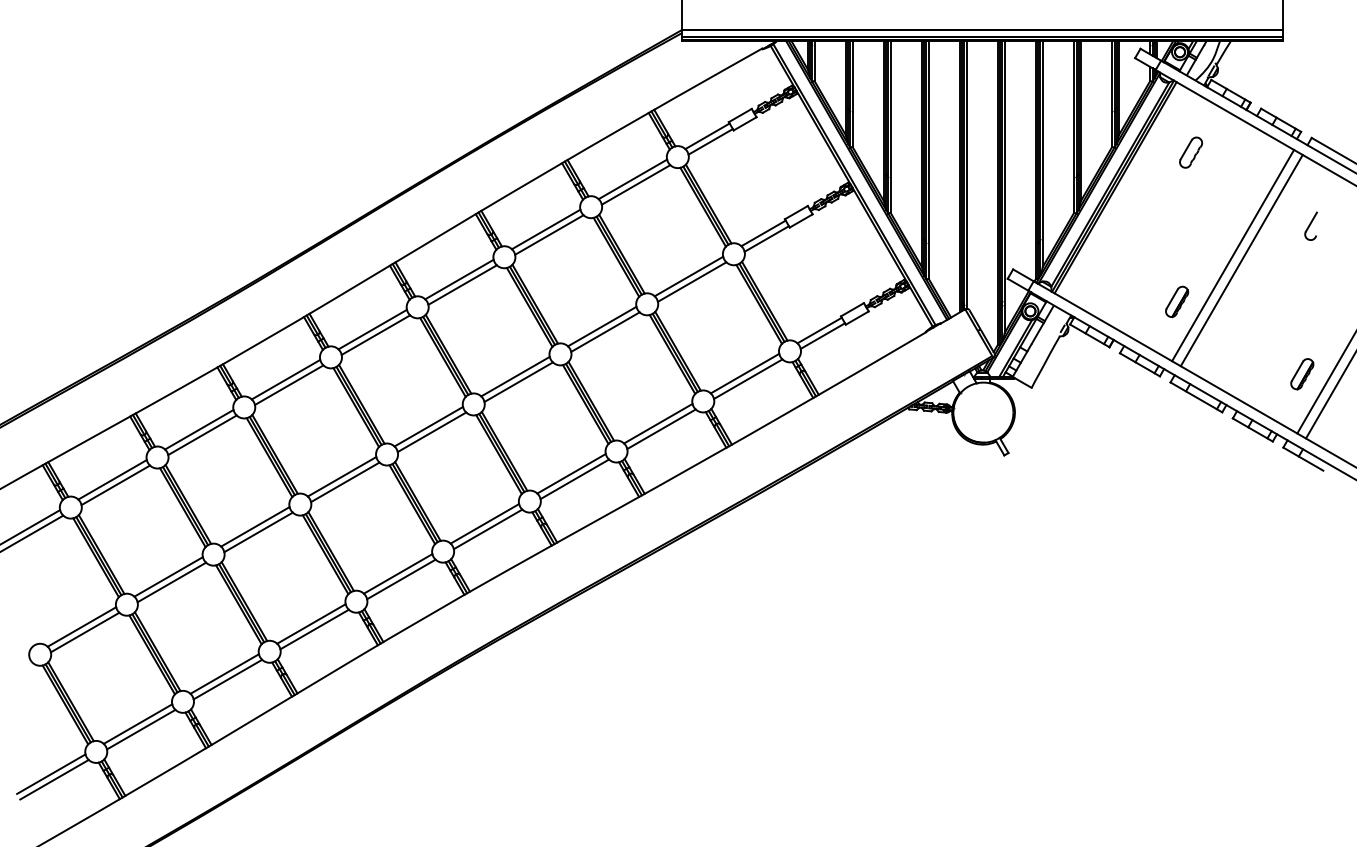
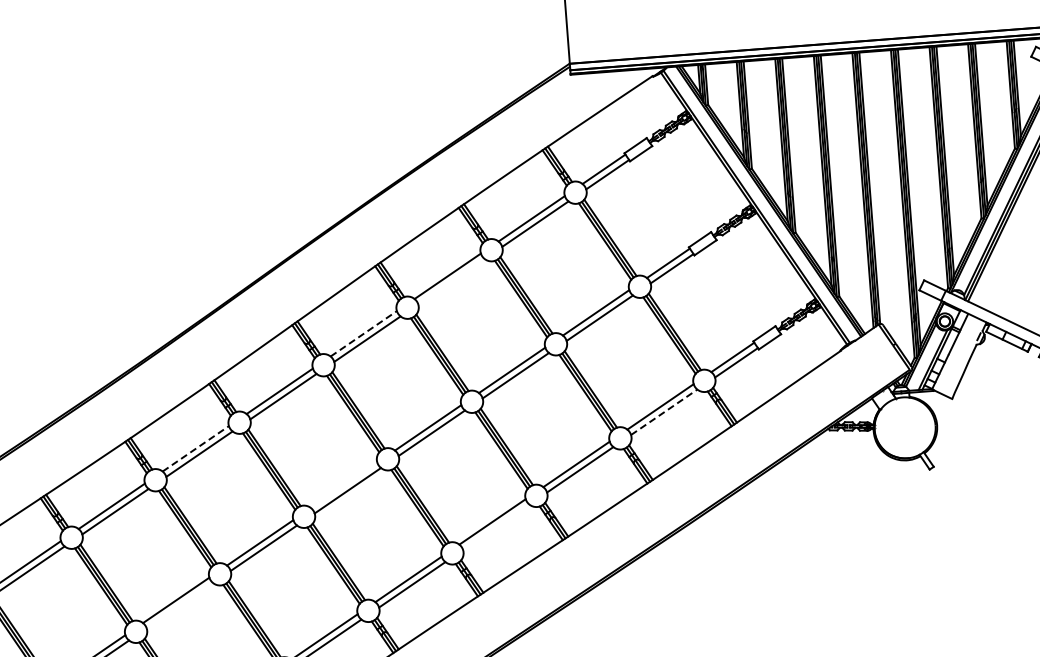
line: (549, 234) -> (451, 281), removed
line: (459, 279) -> (363, 333), solid -> dashed
line: (286, 379) -> (196, 448), solid -> dashed
line: (748, 379) -> (664, 412), solid -> dashed
line: (428, 426) -> (343, 485), removed
line: (574, 479) -> (495, 527), removed
line: (258, 532) -> (179, 605), removed

